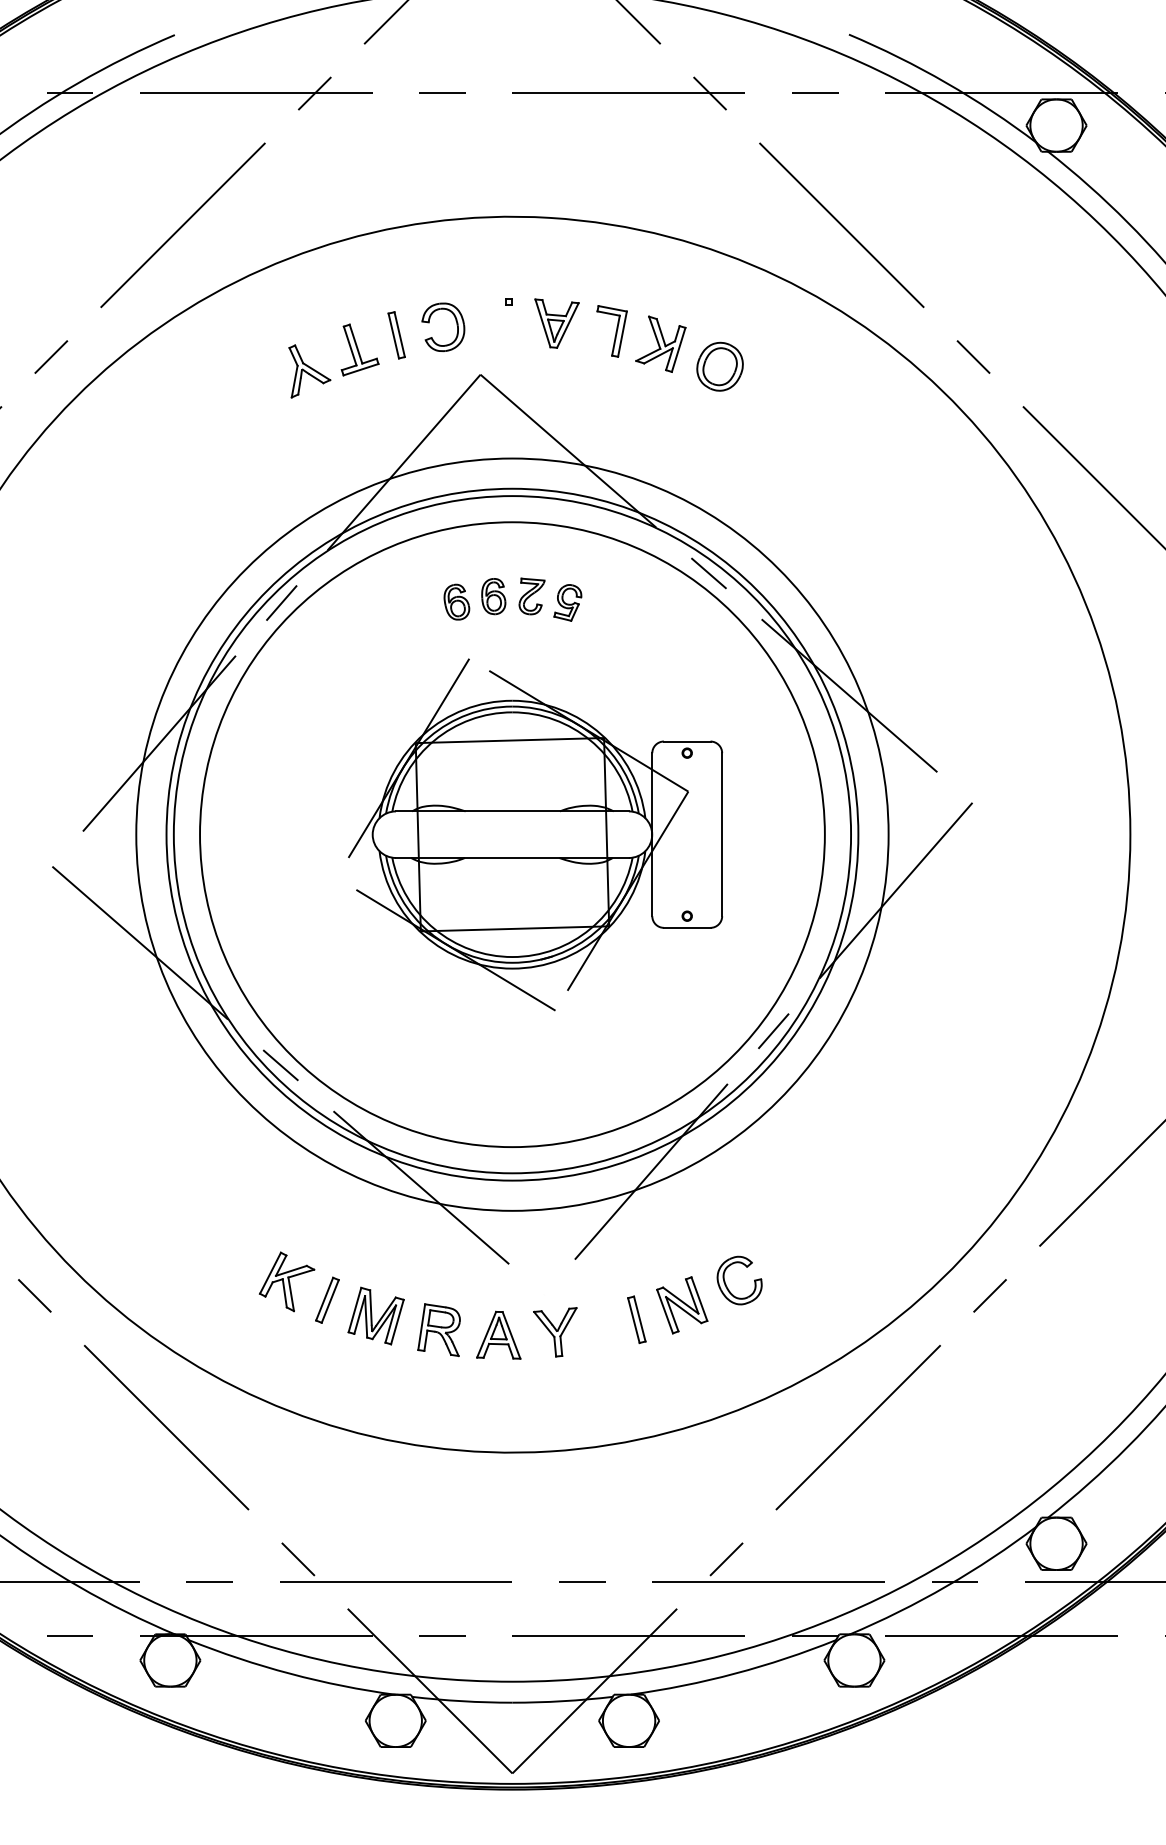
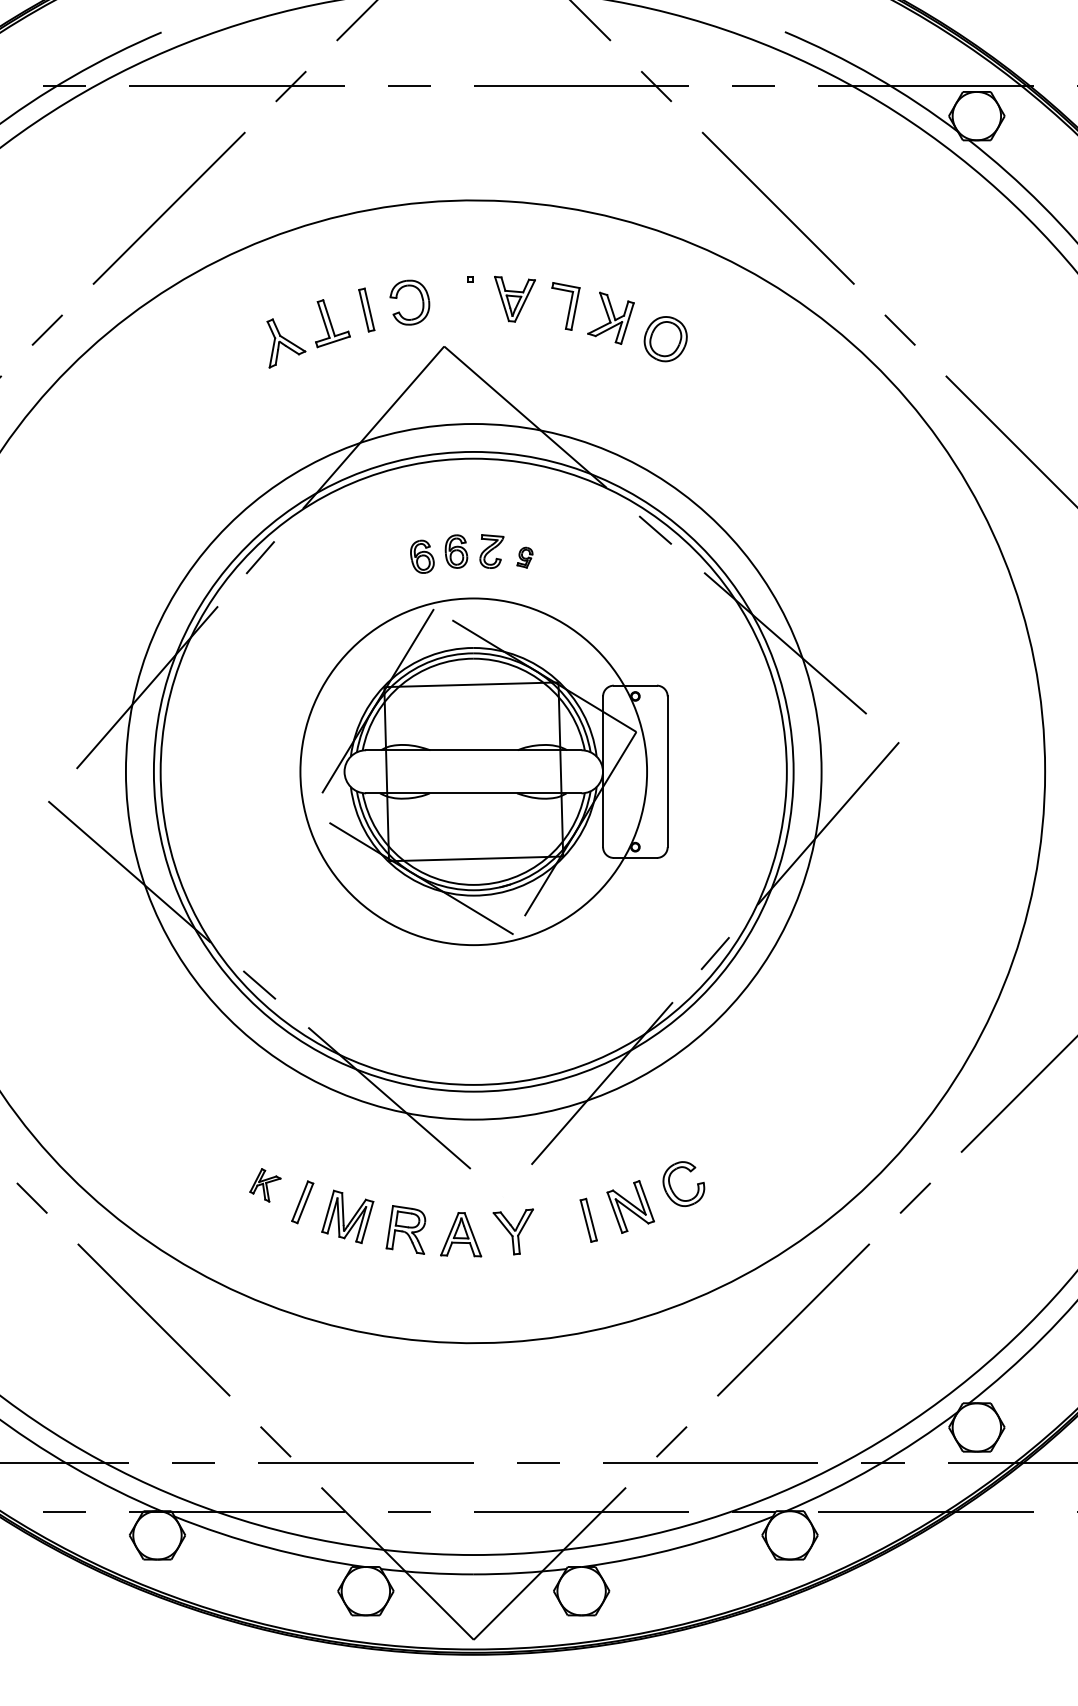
part: (567, 602) -> (524, 557), size x0.6
circle: (512, 834) -> (473, 771), size x0.6
part: (287, 1282) -> (265, 1185), size x0.6

